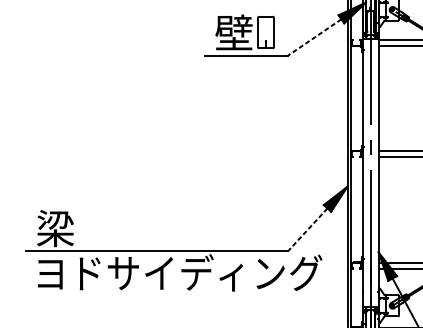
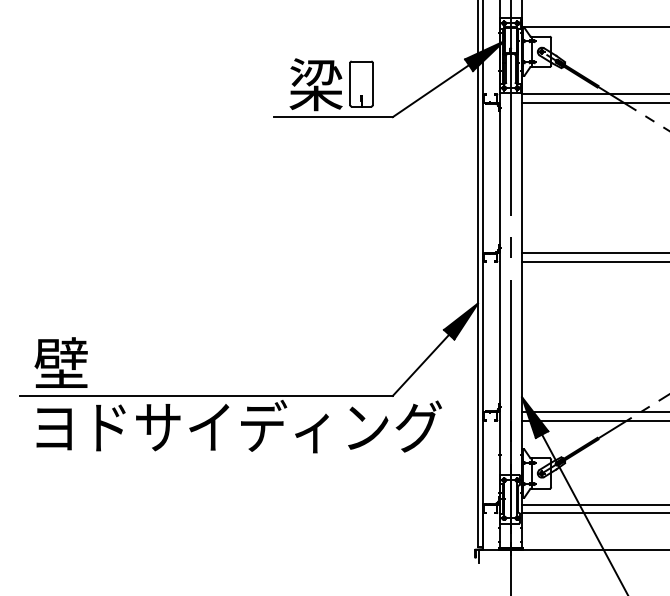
text: (233, 32) -> (315, 84), 壁 -> 梁
line: (314, 37) -> (430, 91), dashed -> solid
text: (55, 228) -> (61, 363), 梁 -> 壁
line: (308, 230) -> (421, 365), dashed -> solid

